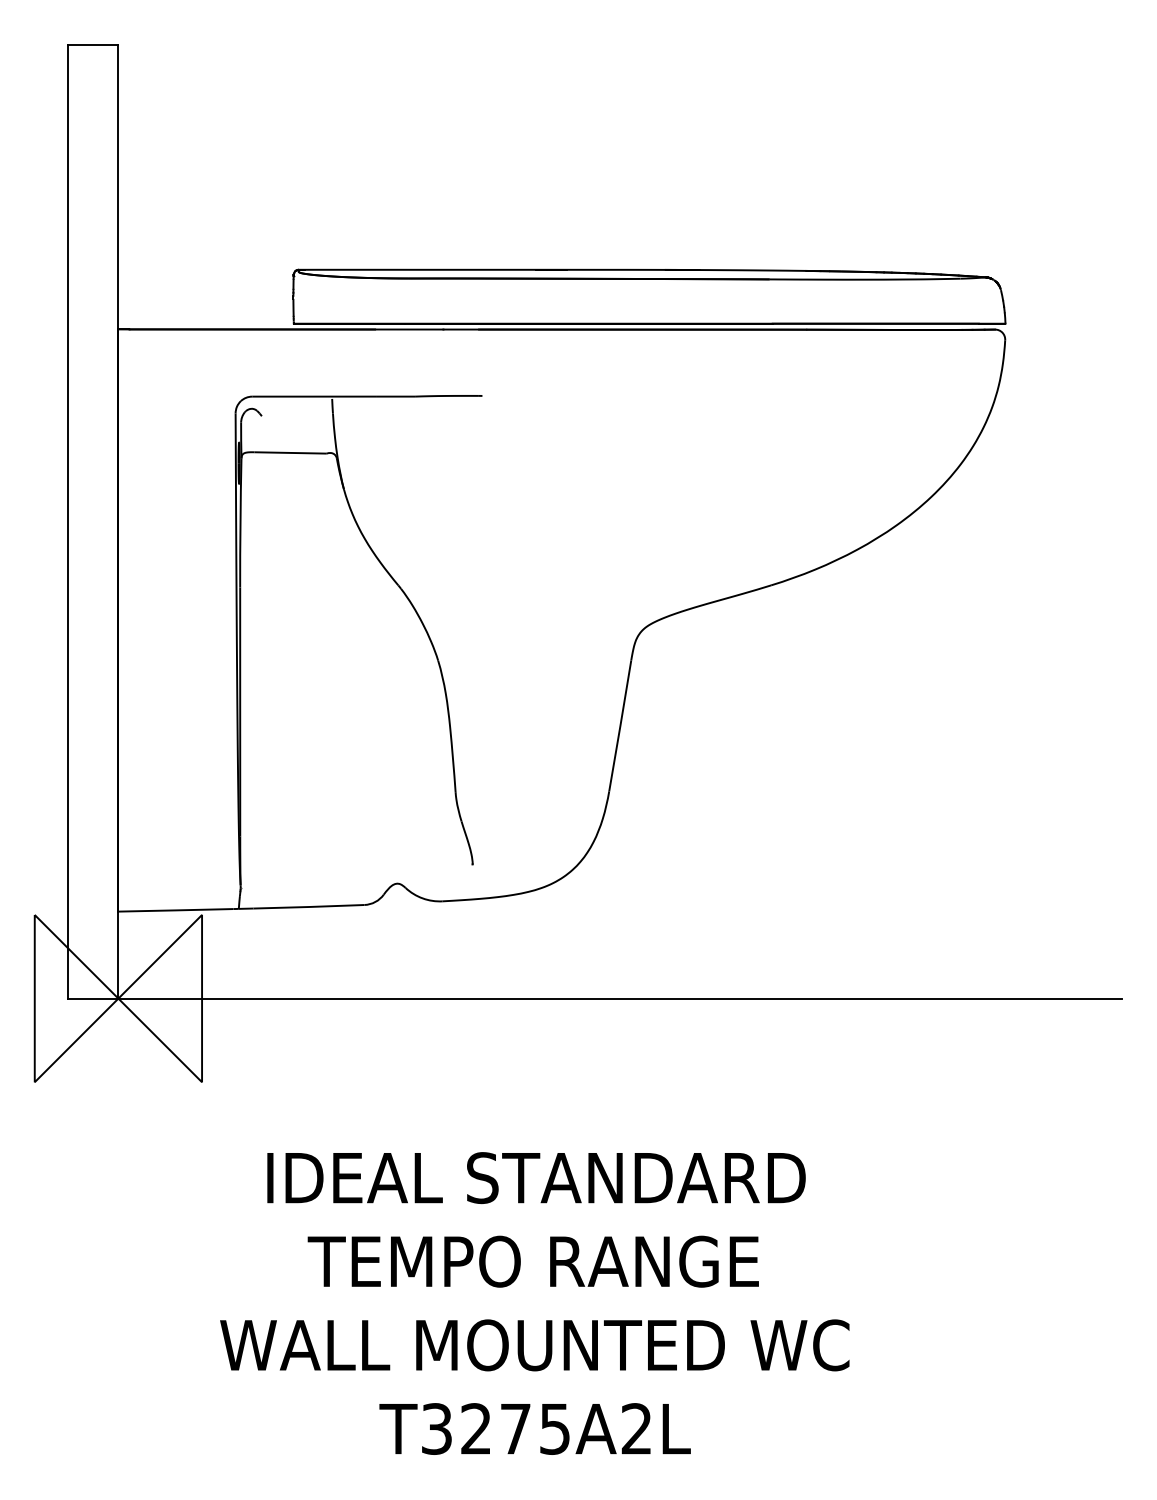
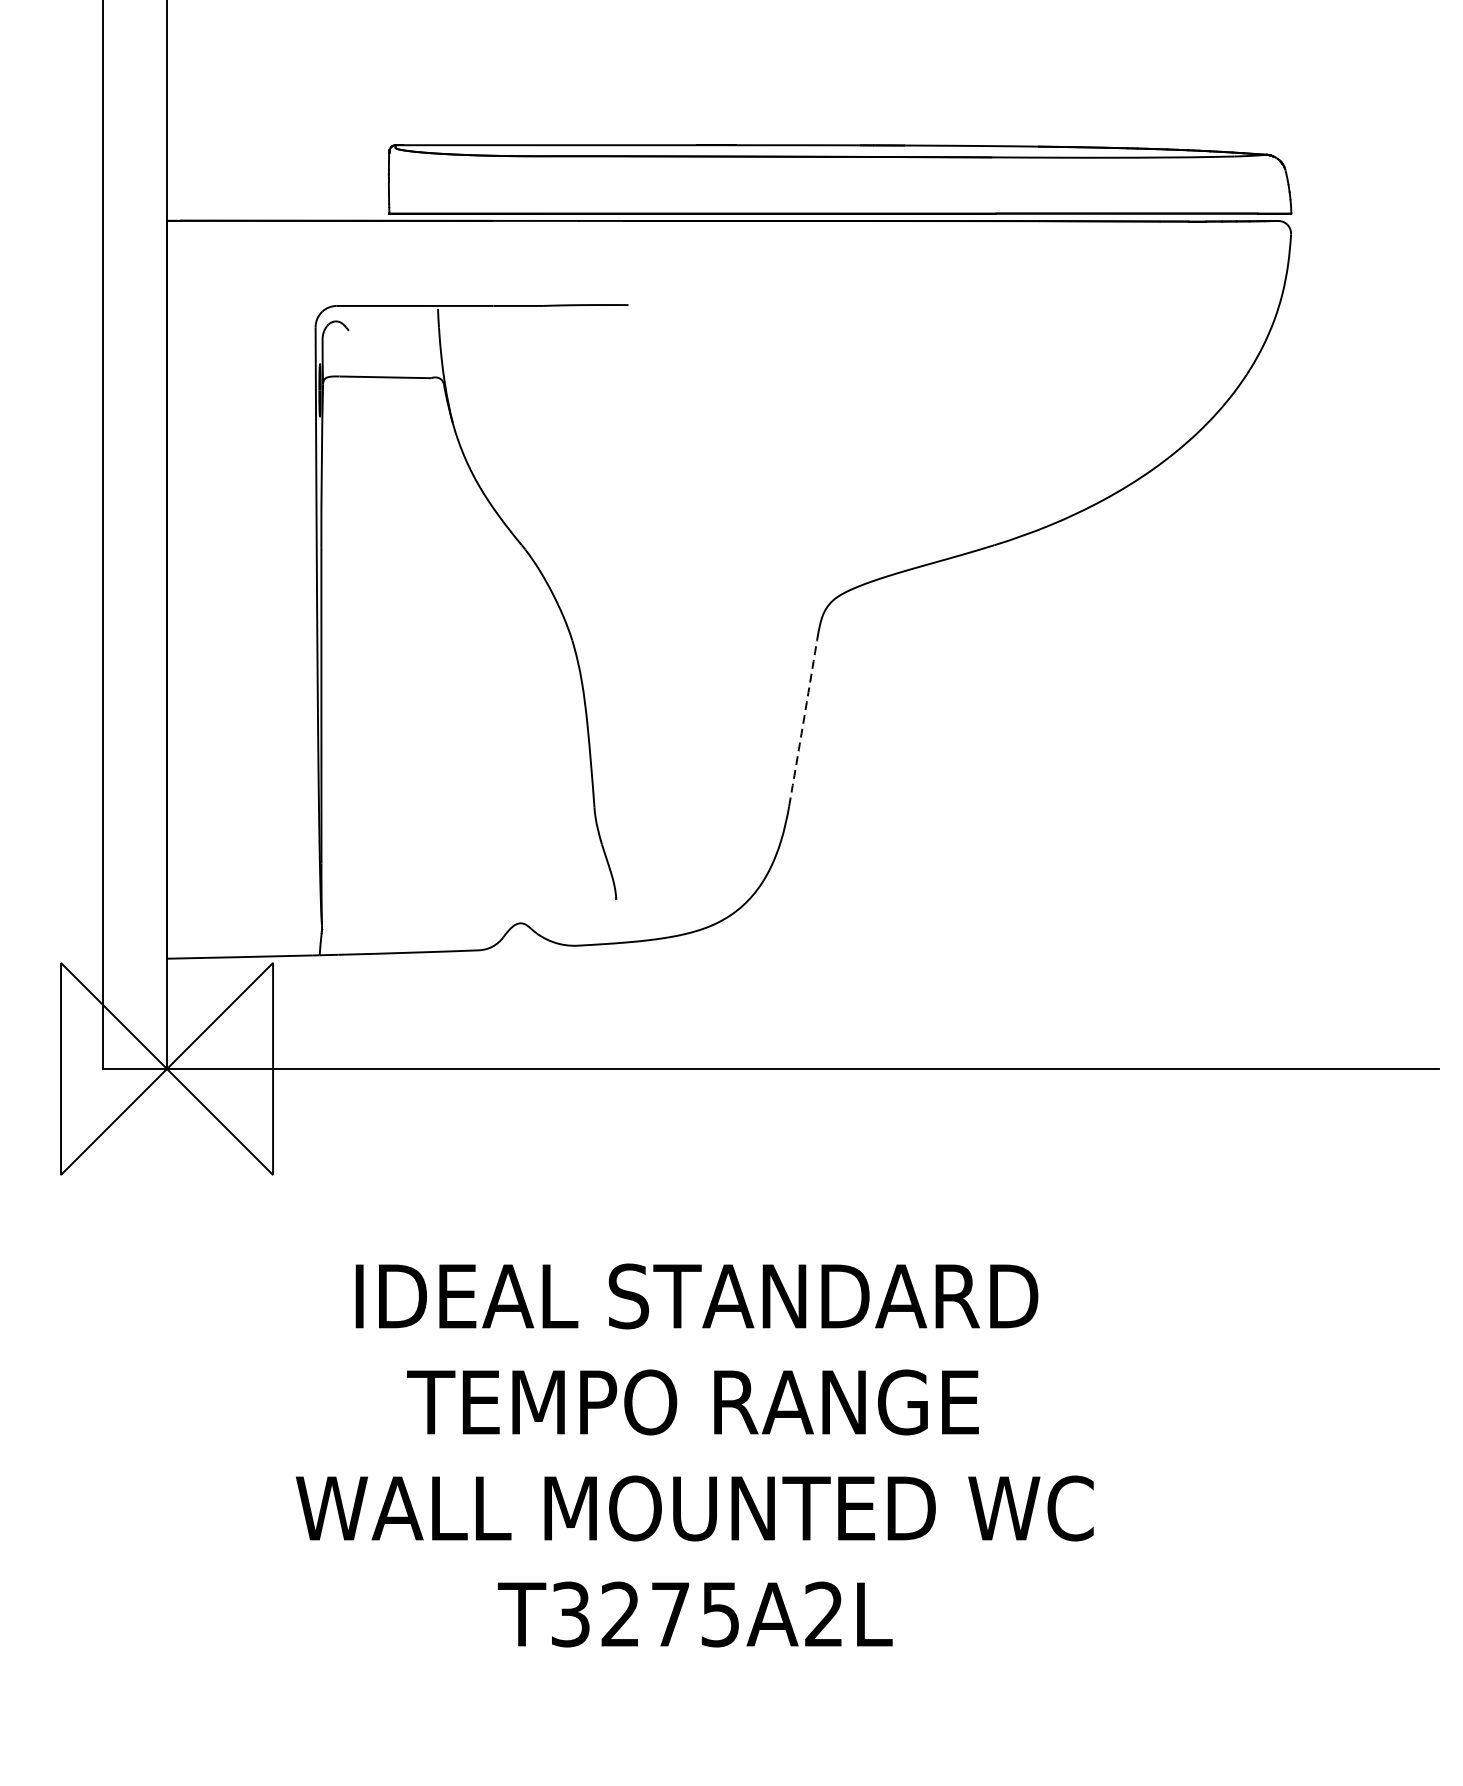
arc: (620, 726) -> (803, 724), solid -> dashed

